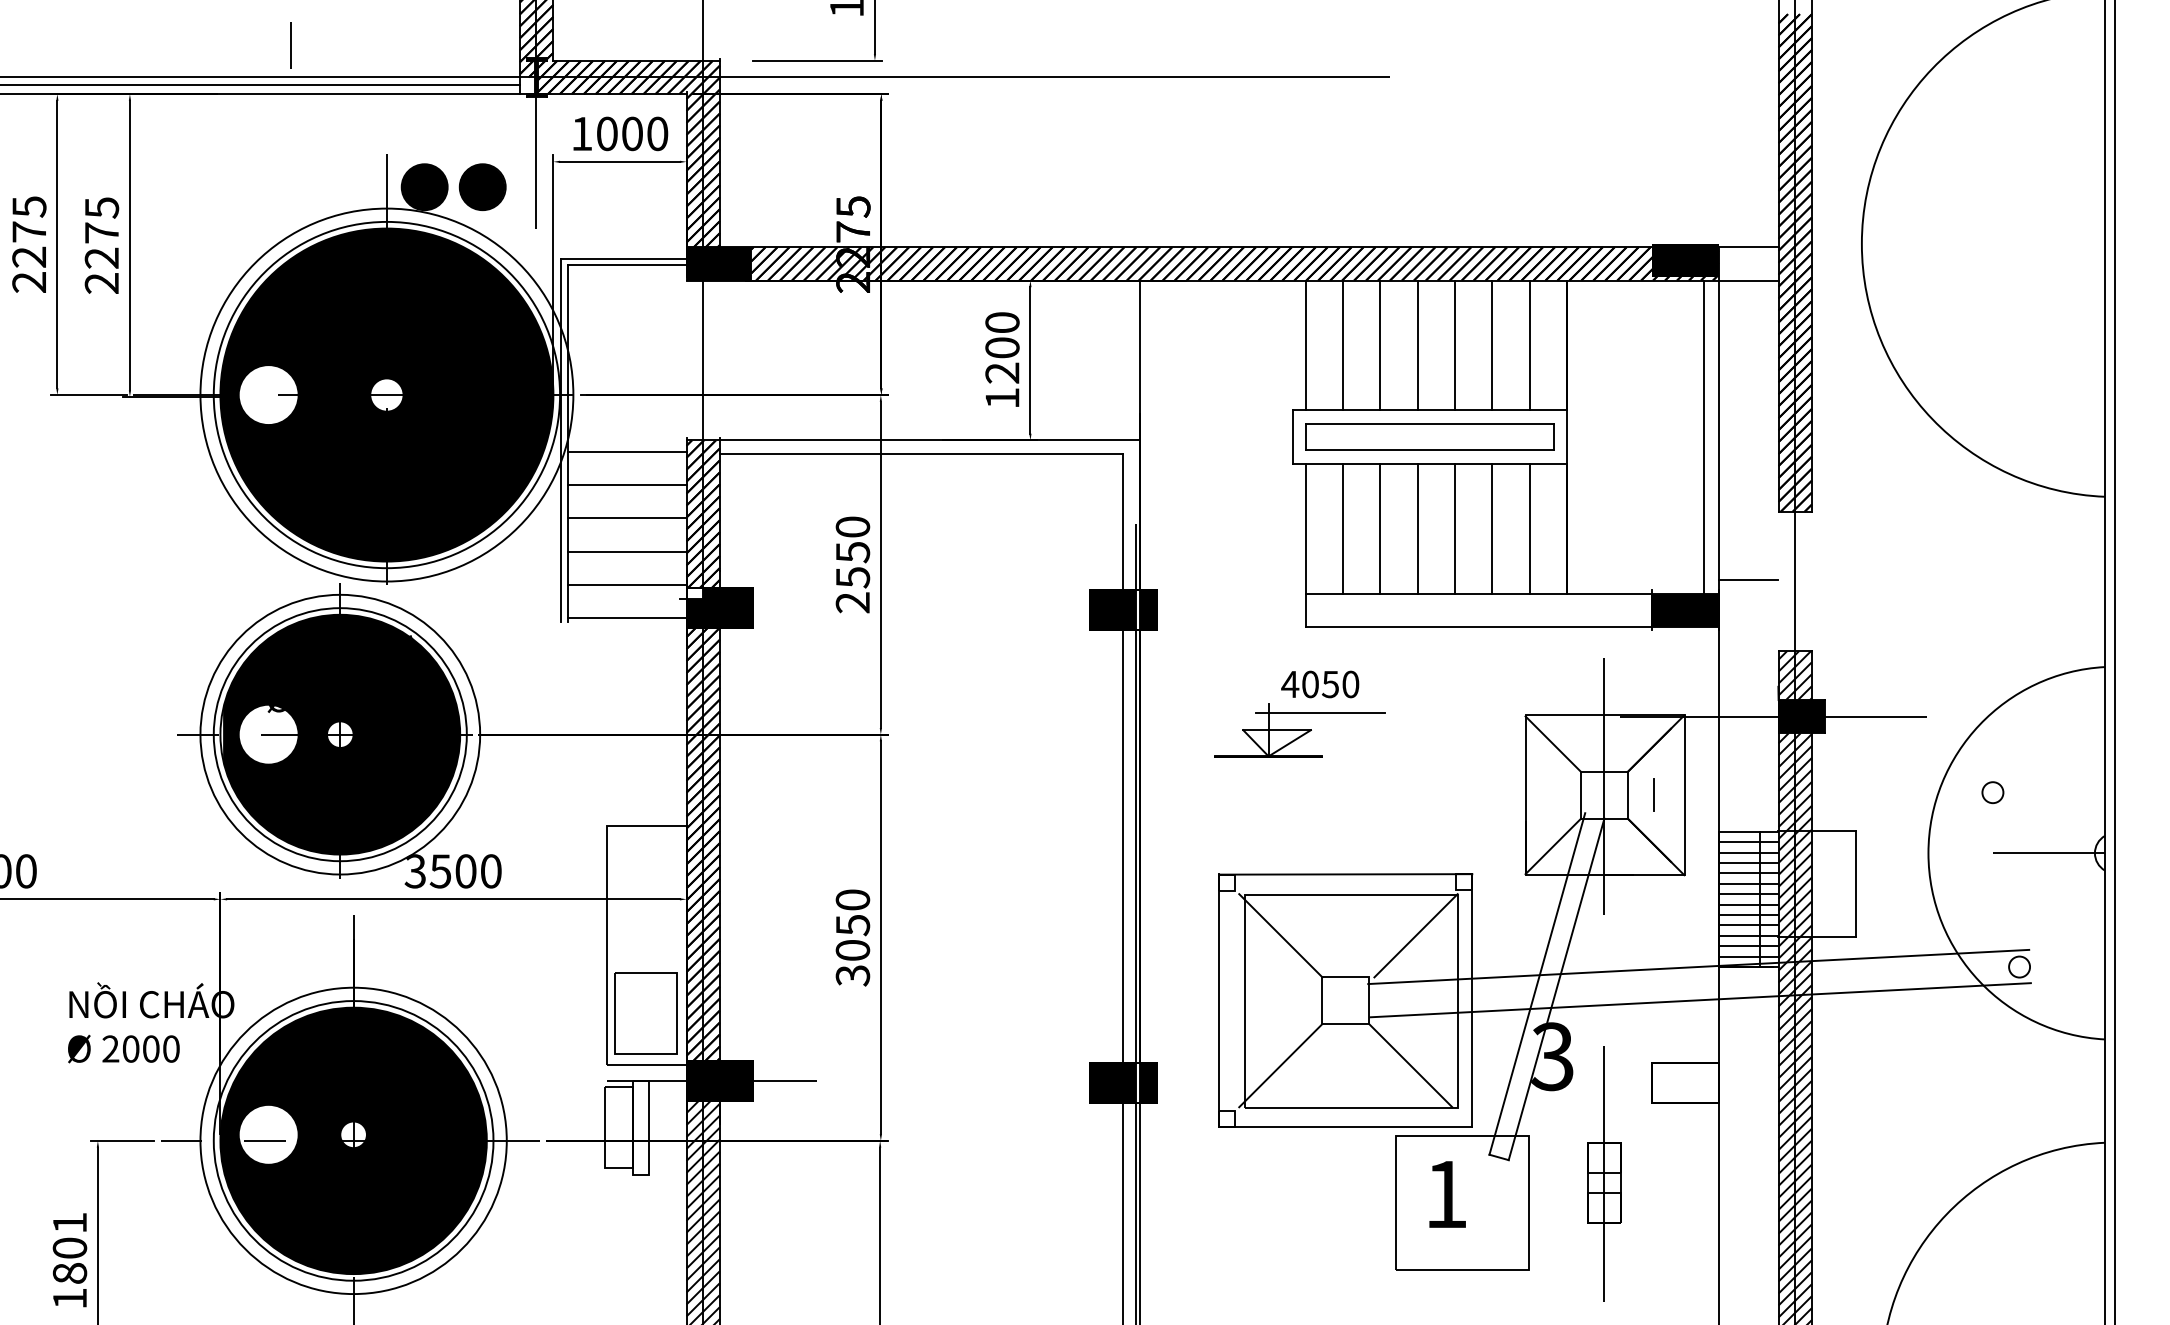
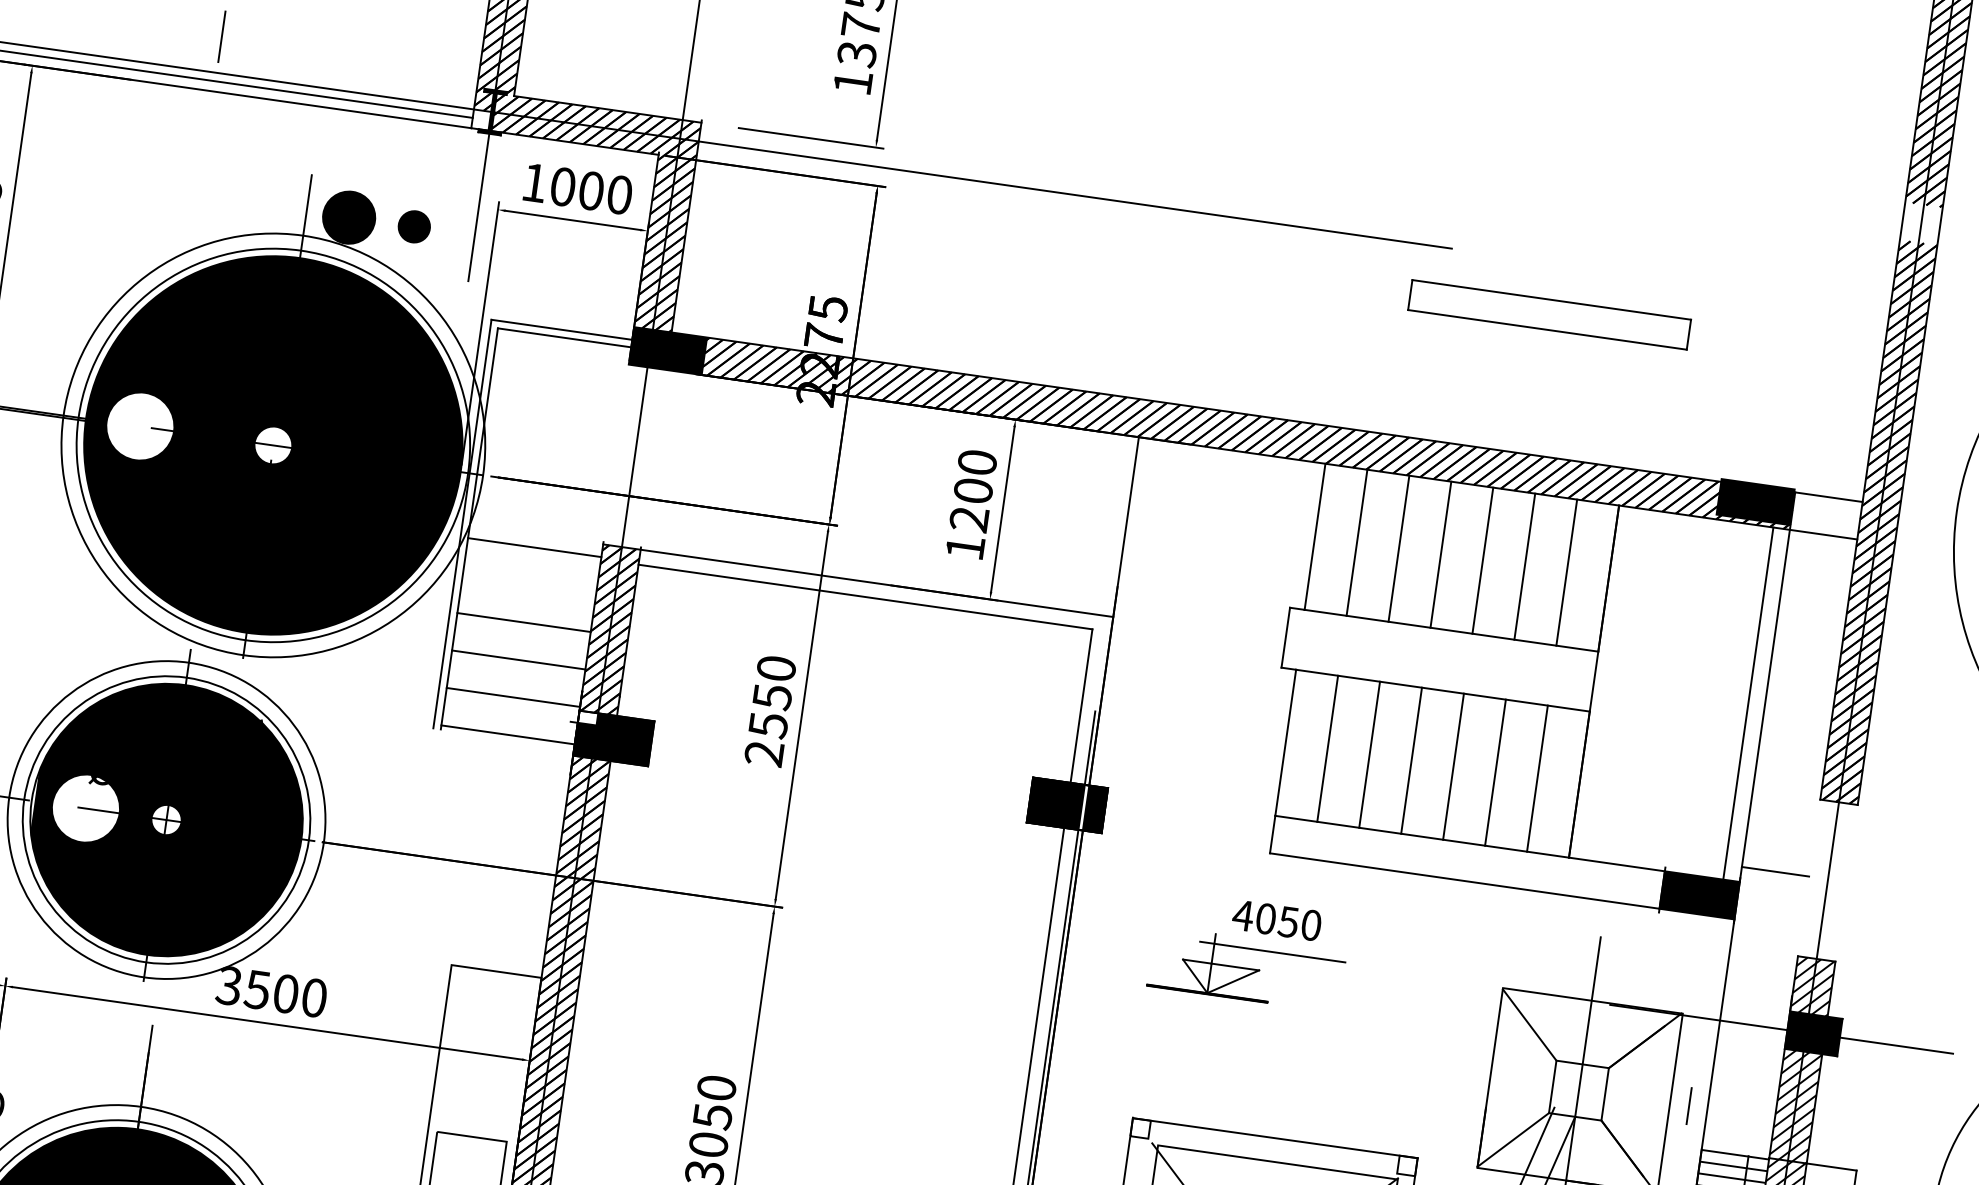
part: (482, 186) -> (414, 226), size x0.6
part: (1429, 436) -> (1549, 314), moved
line: (627, 484) -> (529, 584), removed
line: (1653, 794) -> (1688, 1105), moved

